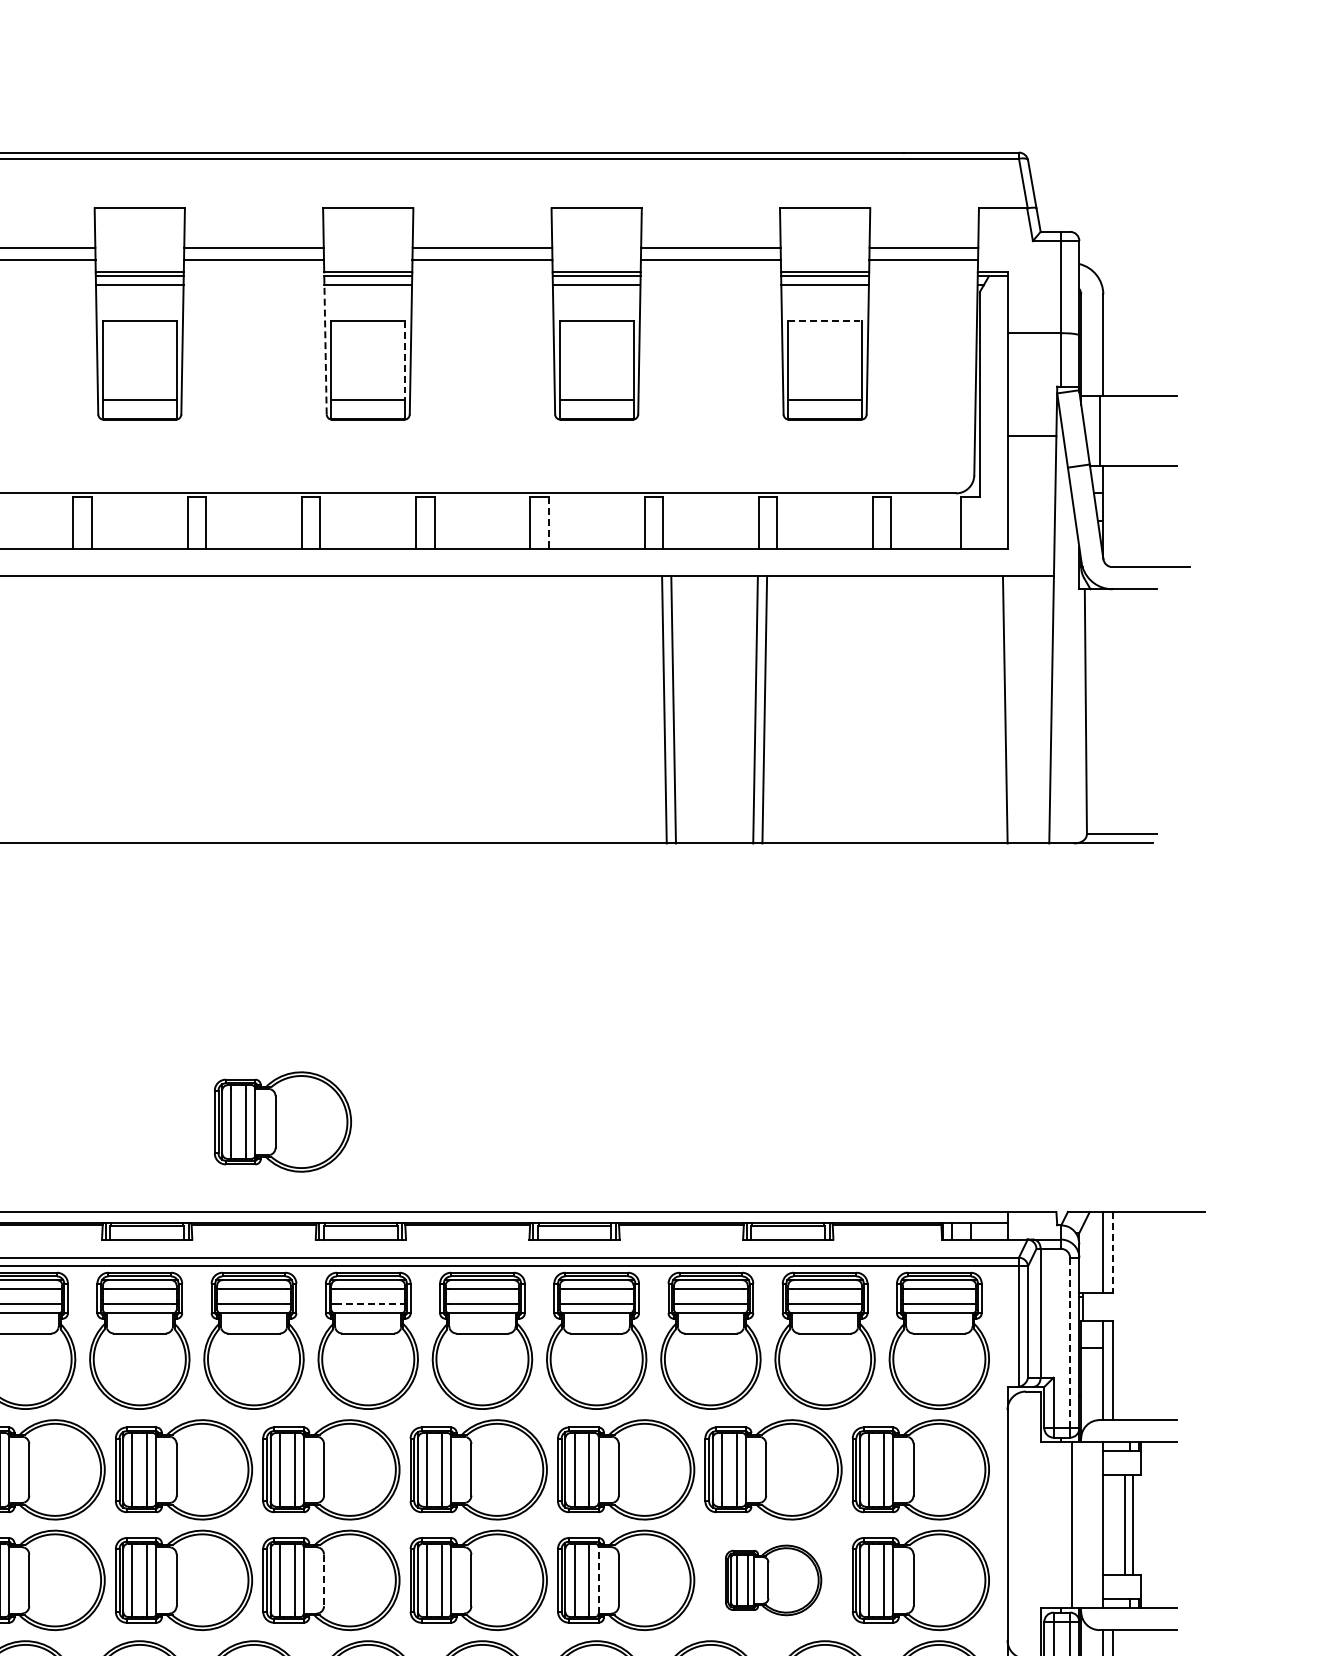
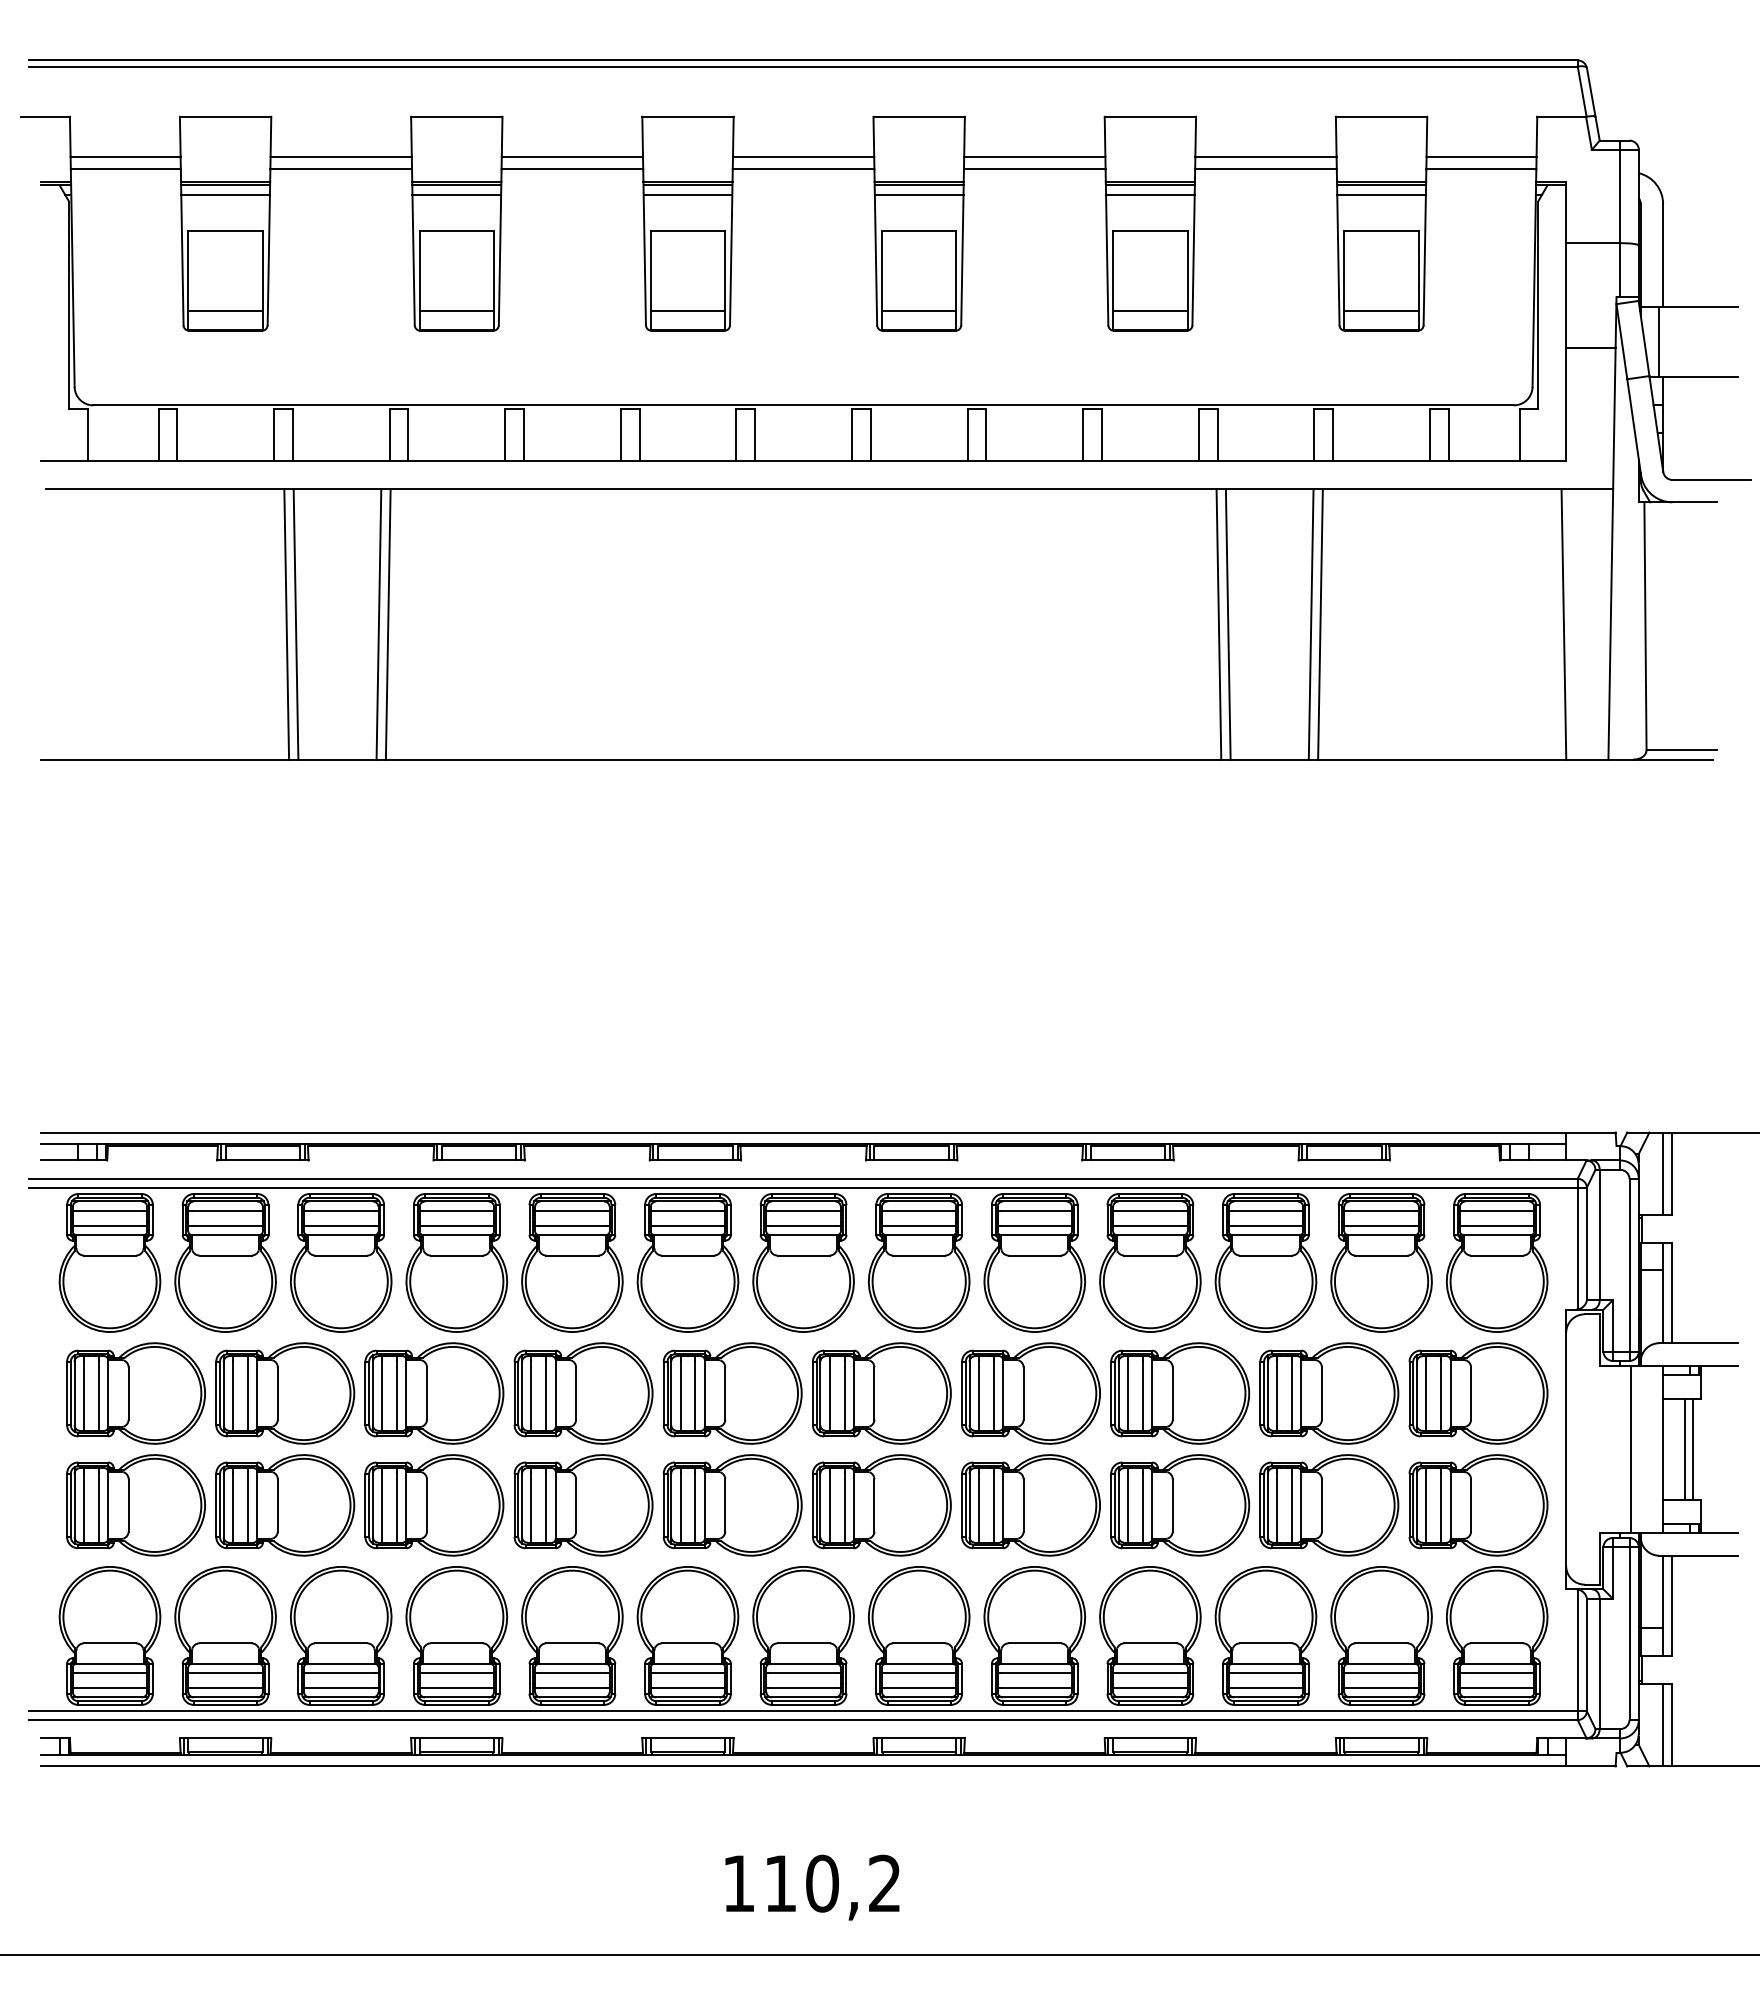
line: (826, 321) -> (1382, 231), dashed -> solid
line: (325, 343) -> (875, 253), dashed -> solid
line: (405, 361) -> (956, 271), dashed -> solid
line: (548, 523) -> (1101, 435), dashed -> solid
part: (282, 1122) -> (832, 1041), removed
line: (1112, 1253) -> (1672, 1174), dashed -> solid
line: (368, 1303) -> (919, 1225), dashed -> solid
line: (1070, 1343) -> (1629, 1265), dashed -> solid
line: (324, 1580) -> (874, 1505), dashed -> solid
line: (598, 1580) -> (1152, 1505), dashed -> solid
part: (773, 1580) -> (1329, 1505), size x1.43

